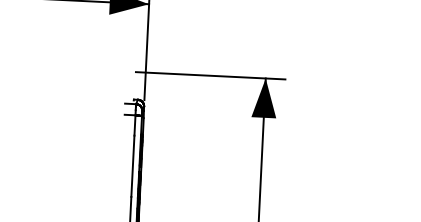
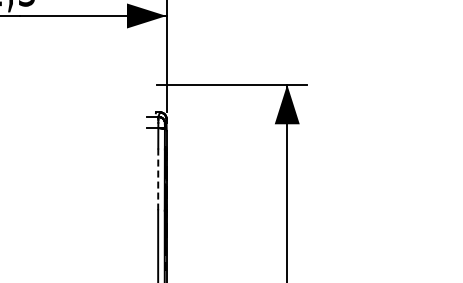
line: (133, 166) -> (158, 179), solid -> dashed

